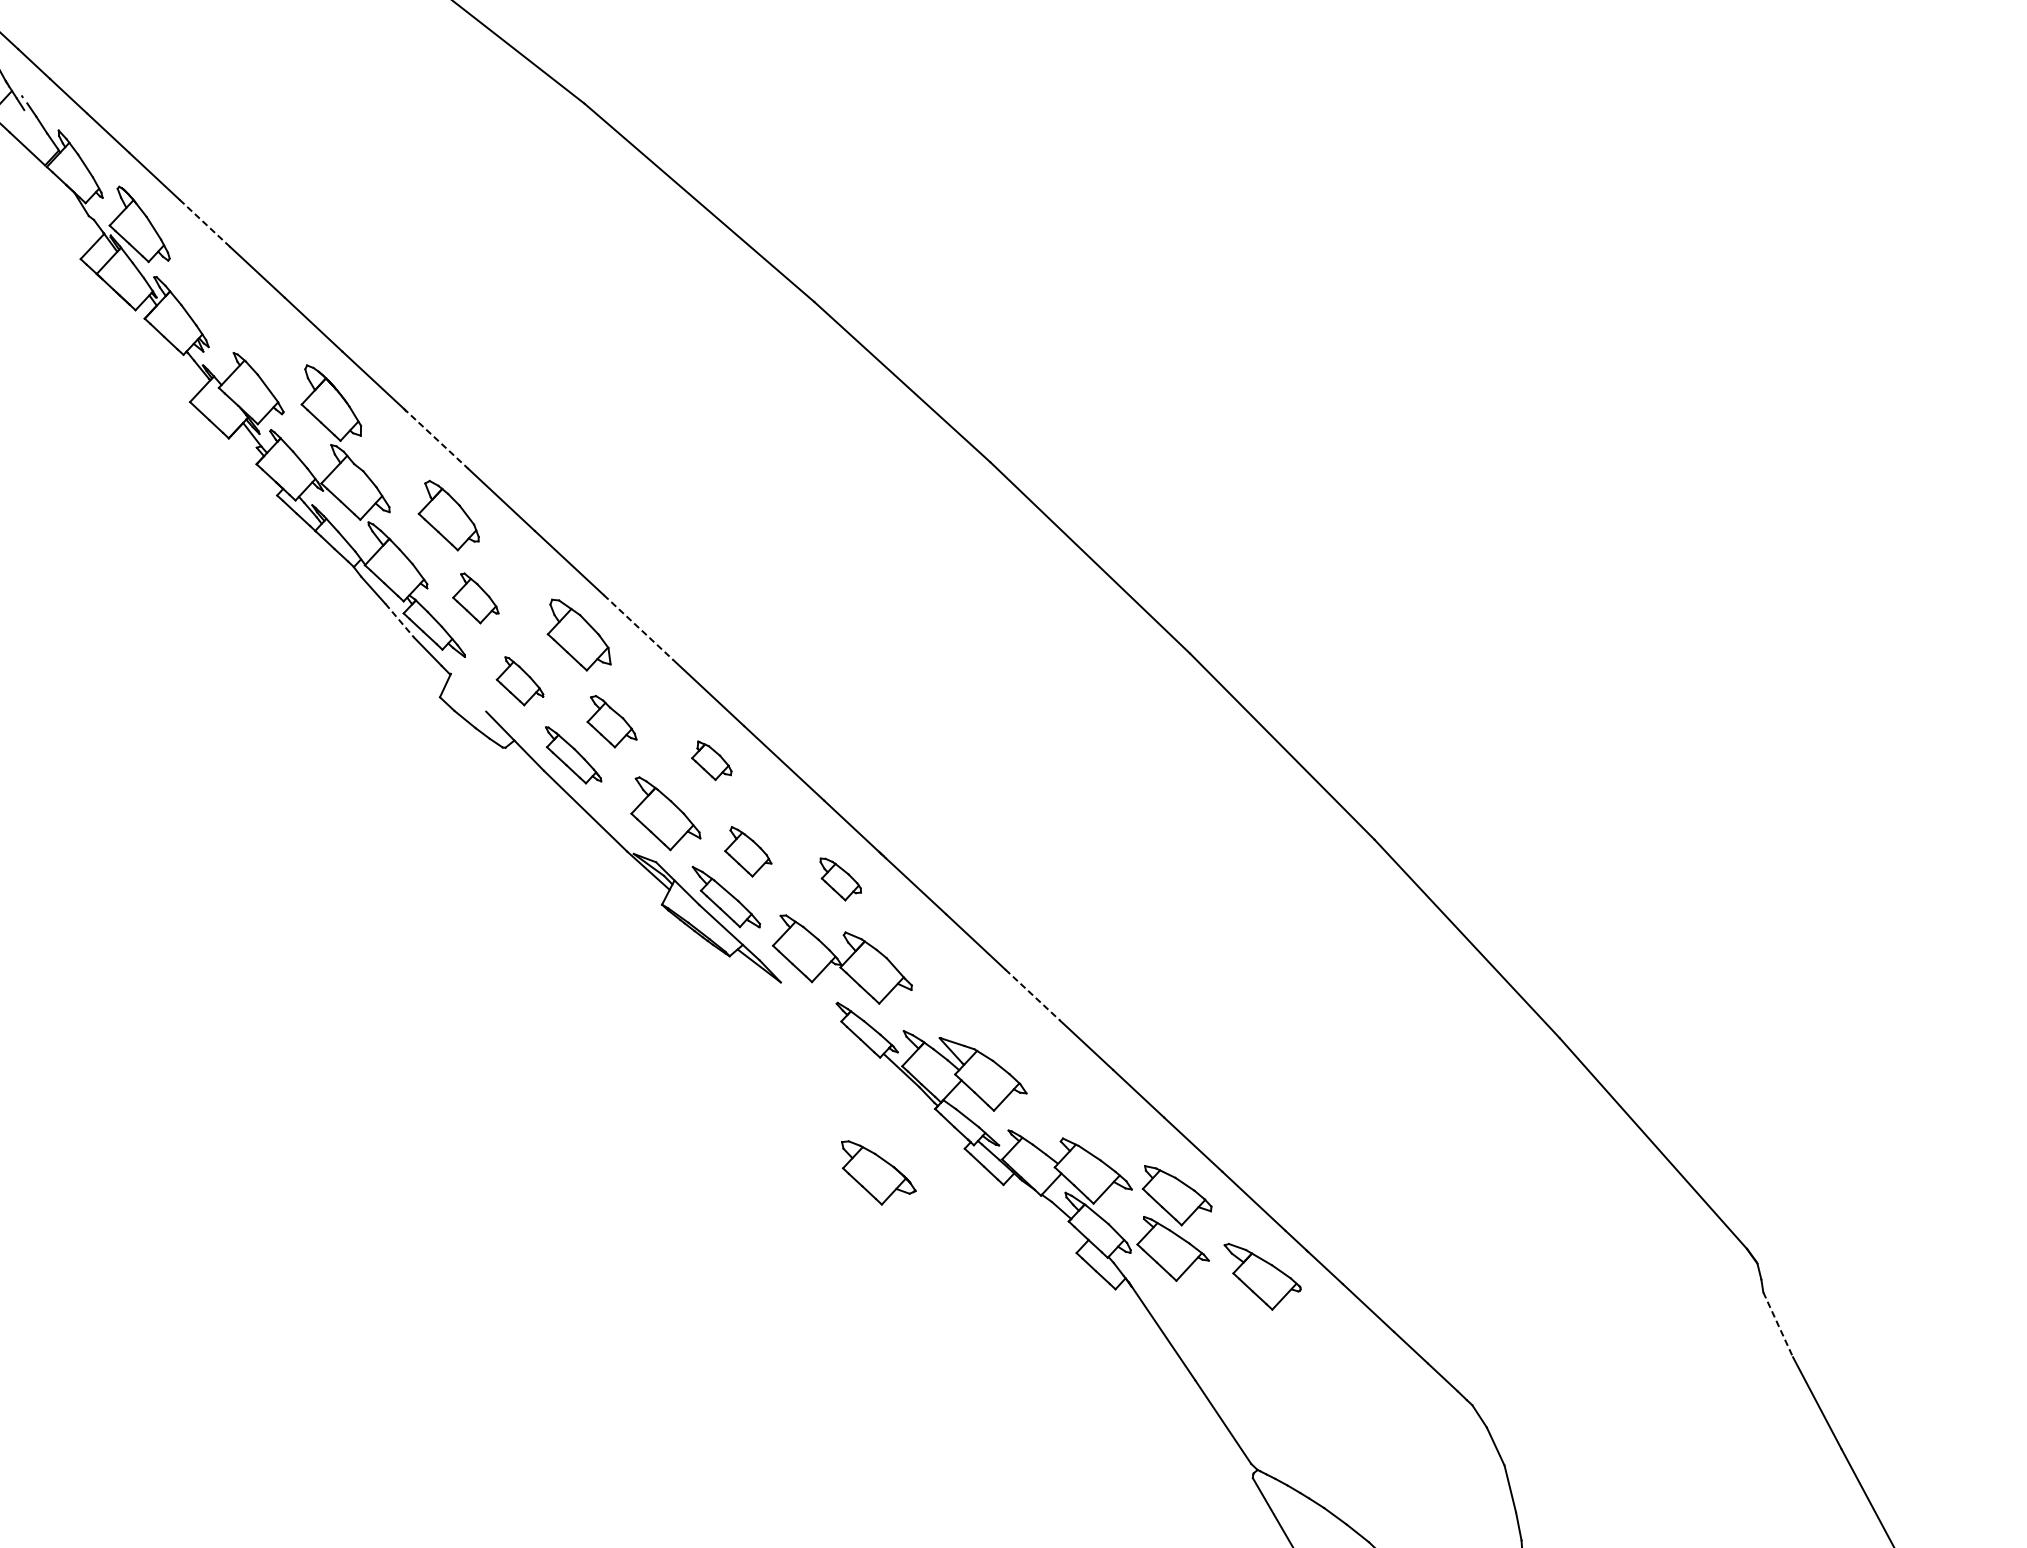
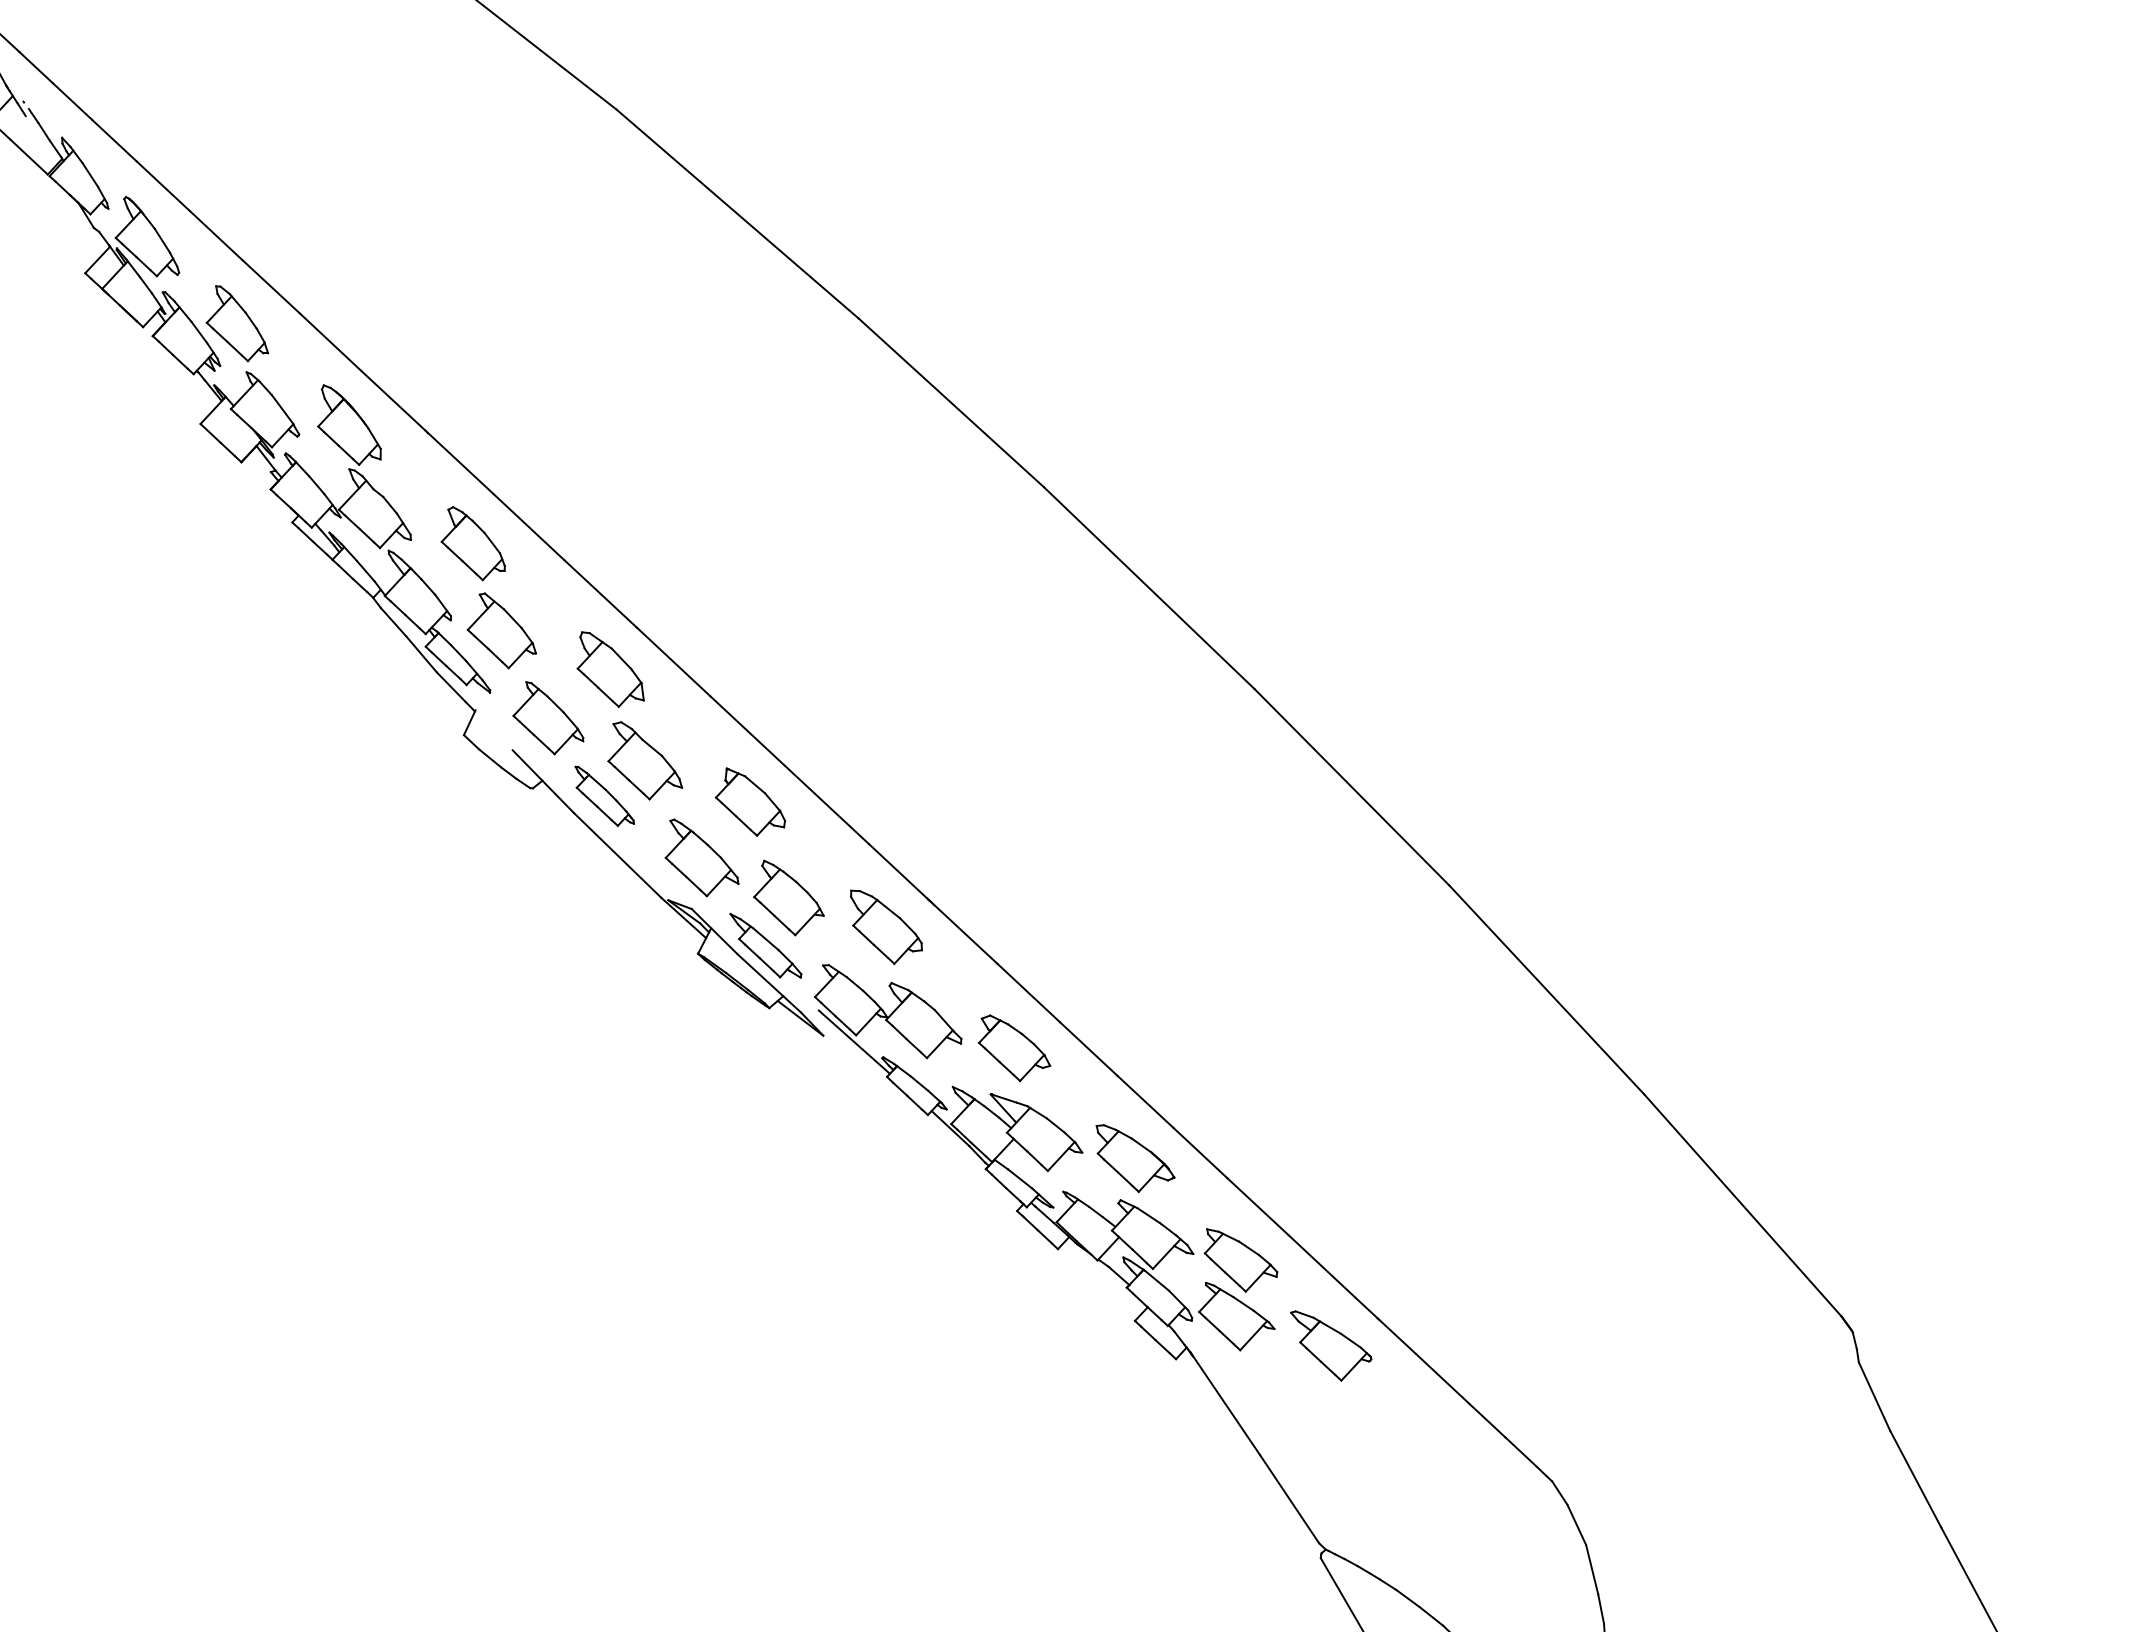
line: (205, 223) -> (216, 235), dashed -> solid
part: (225, 306) -> (237, 323), added
line: (435, 438) -> (459, 462), dashed -> solid
part: (475, 598) -> (501, 630), size x1.43
line: (399, 620) -> (421, 654), dashed -> solid
line: (638, 628) -> (673, 662), dashed -> solid
part: (520, 681) -> (548, 718), size x1.43
part: (612, 721) -> (645, 760), size x1.43
part: (711, 760) -> (750, 801), size x1.67
part: (747, 851) -> (788, 897), size x1.43
part: (840, 878) -> (886, 926), size x1.67
line: (809, 987) -> (853, 1041), added
part: (962, 994) -> (1014, 1048), added
line: (1032, 995) -> (1088, 1049), dashed -> solid
part: (878, 1172) -> (1135, 1158), moved
line: (1778, 1324) -> (1874, 1396), dashed -> solid

